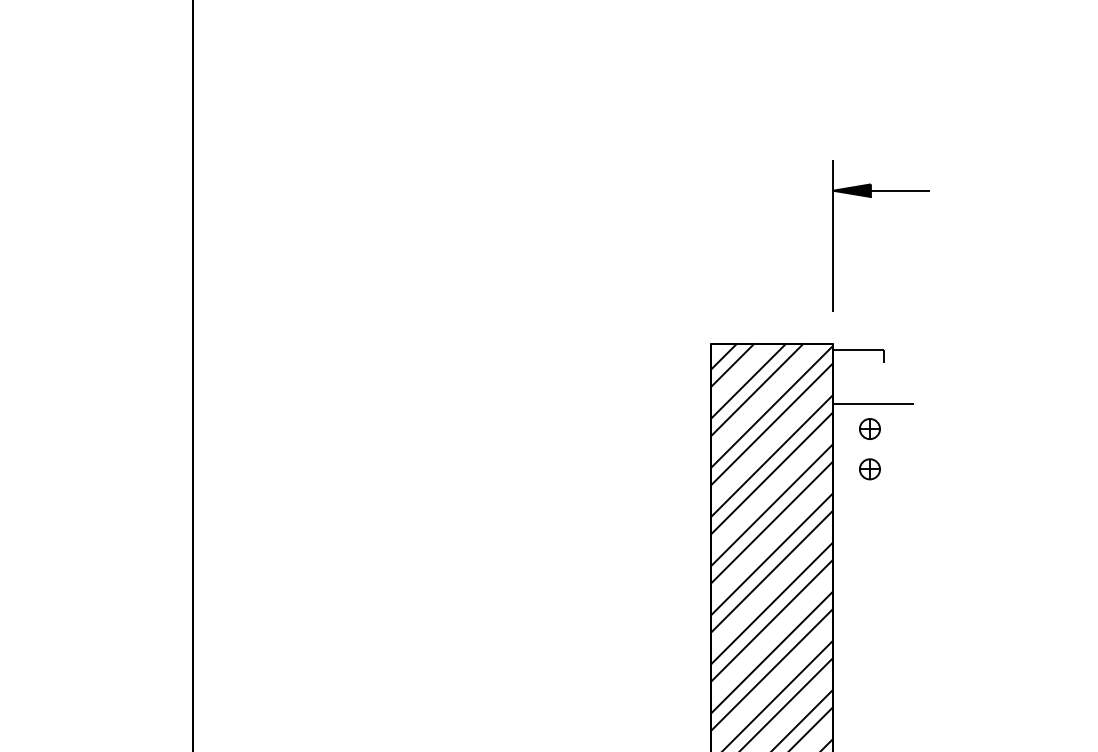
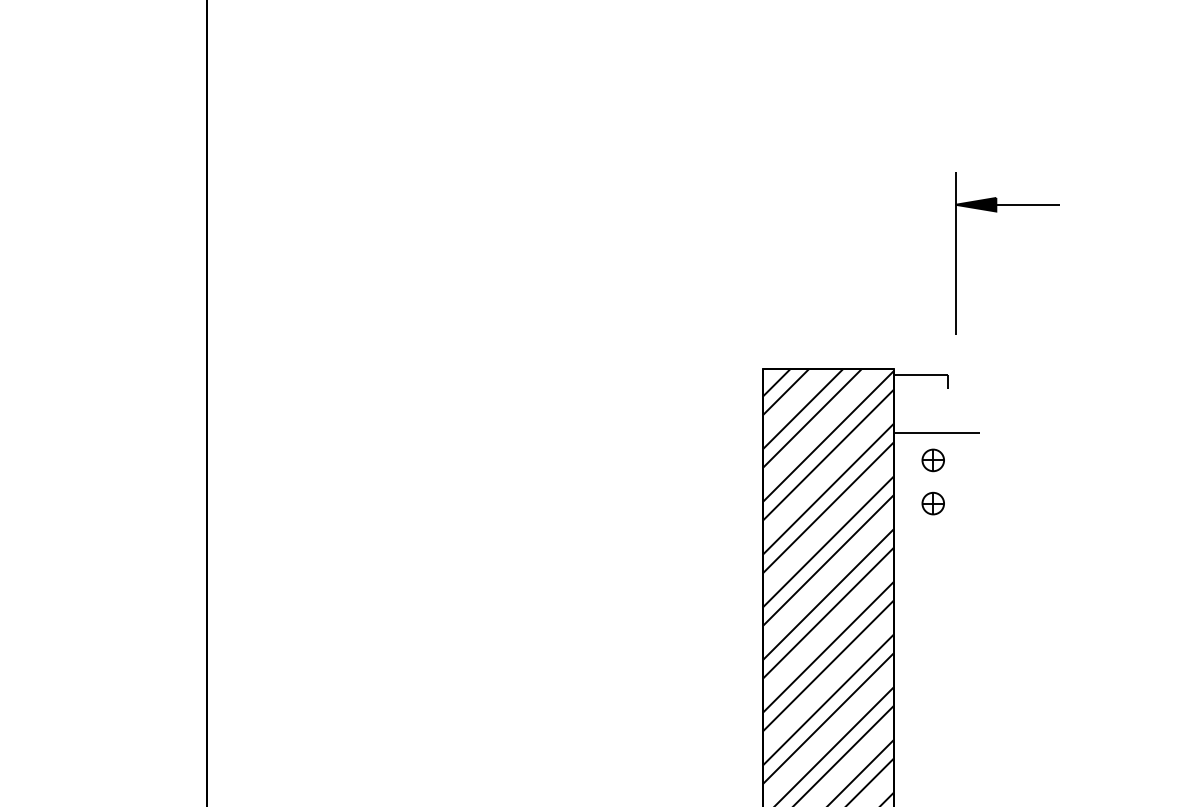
part: (872, 197) -> (997, 212), moved

